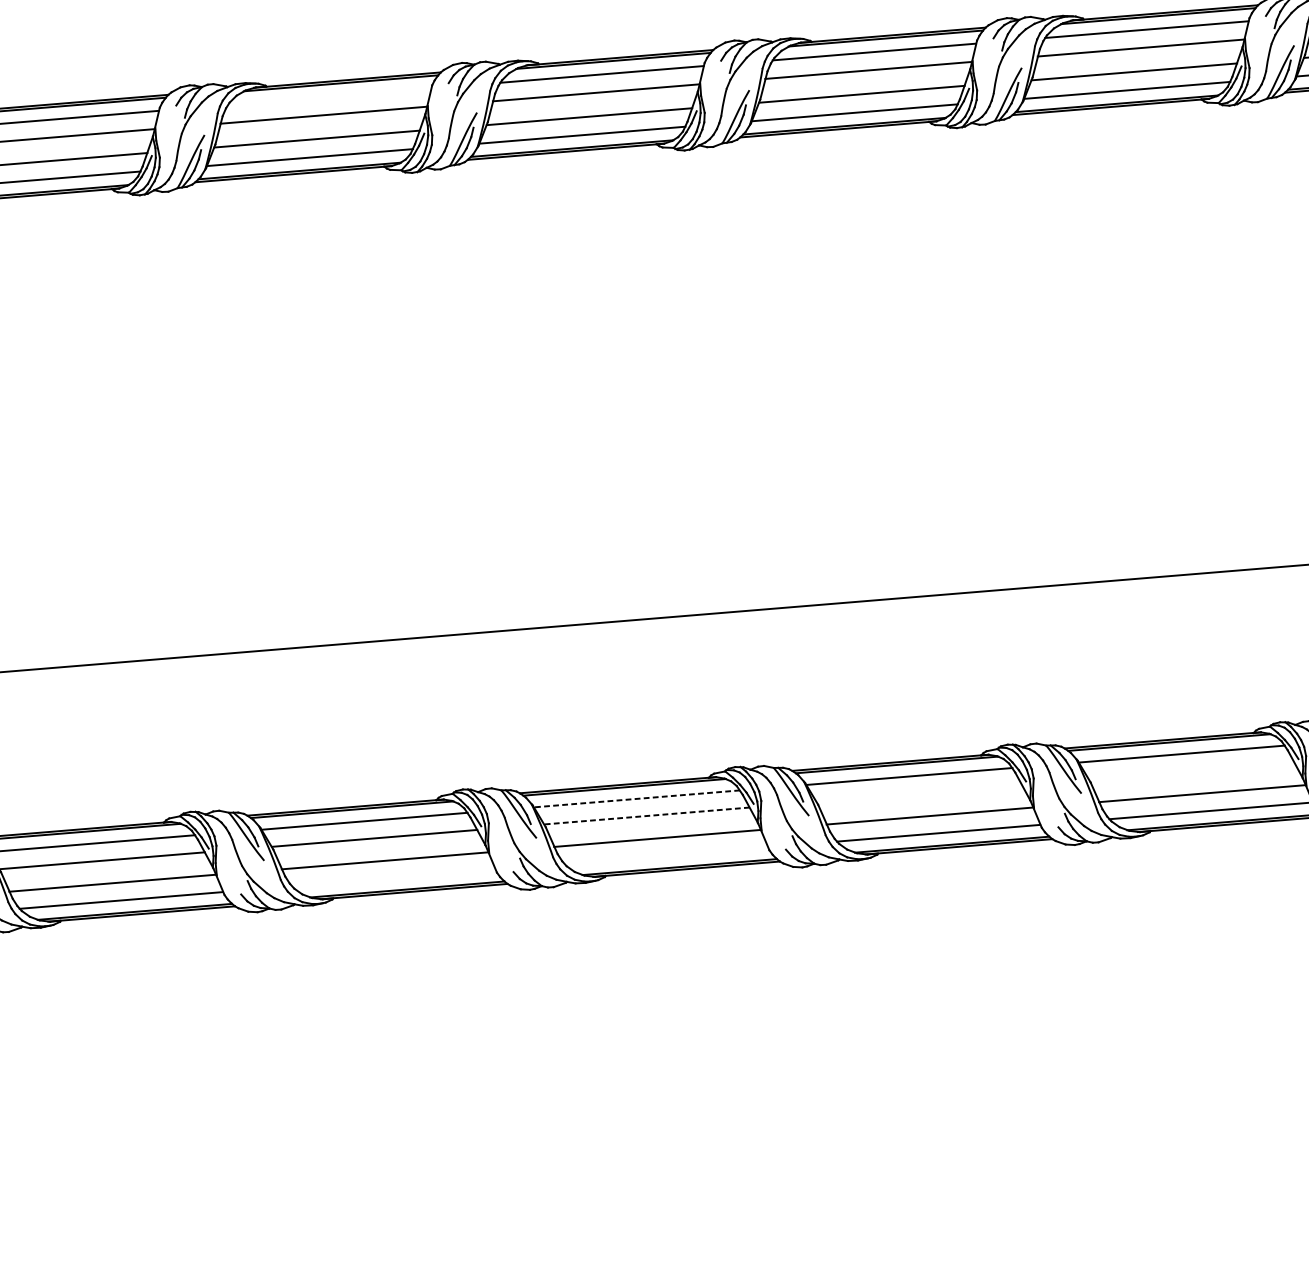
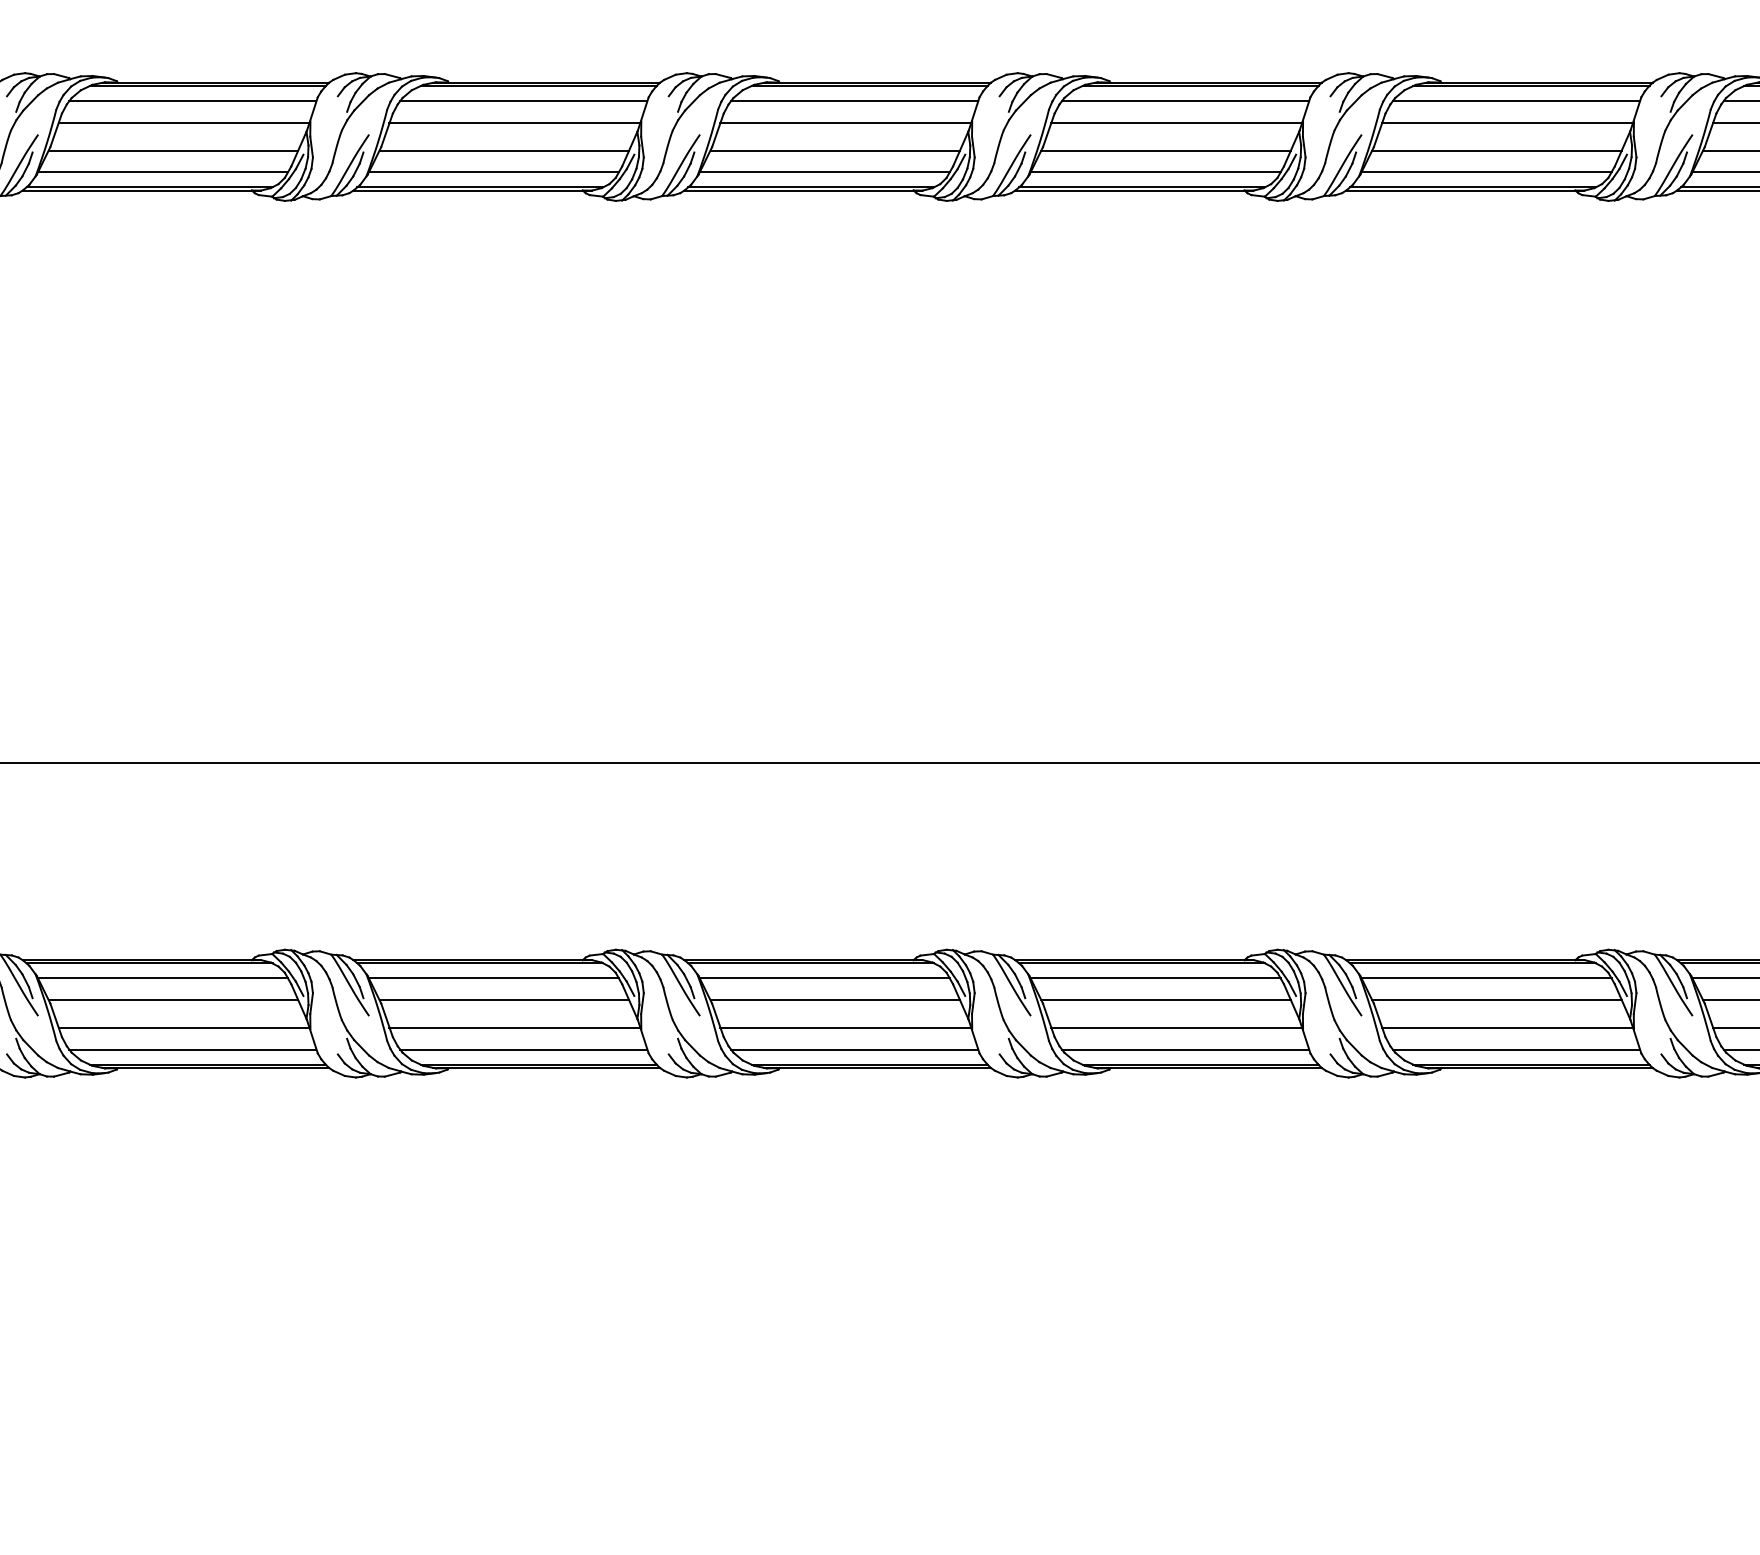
line: (329, 96) -> (523, 100), added
line: (1191, 771) -> (1496, 1000), added
line: (919, 793) -> (1166, 1000), added
line: (636, 799) -> (824, 978), dashed -> solid
line: (647, 816) -> (835, 1000), dashed -> solid
line: (666, 855) -> (854, 1049), added
line: (393, 877) -> (523, 1049), added

